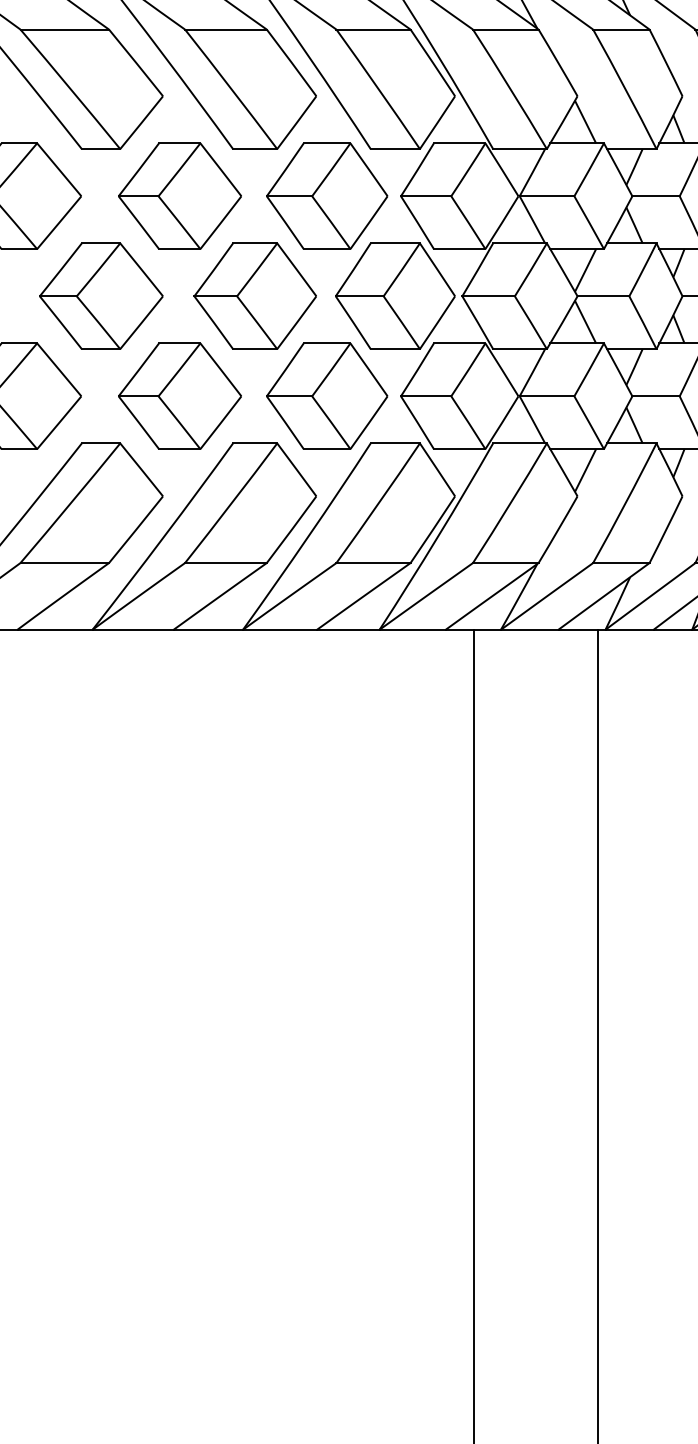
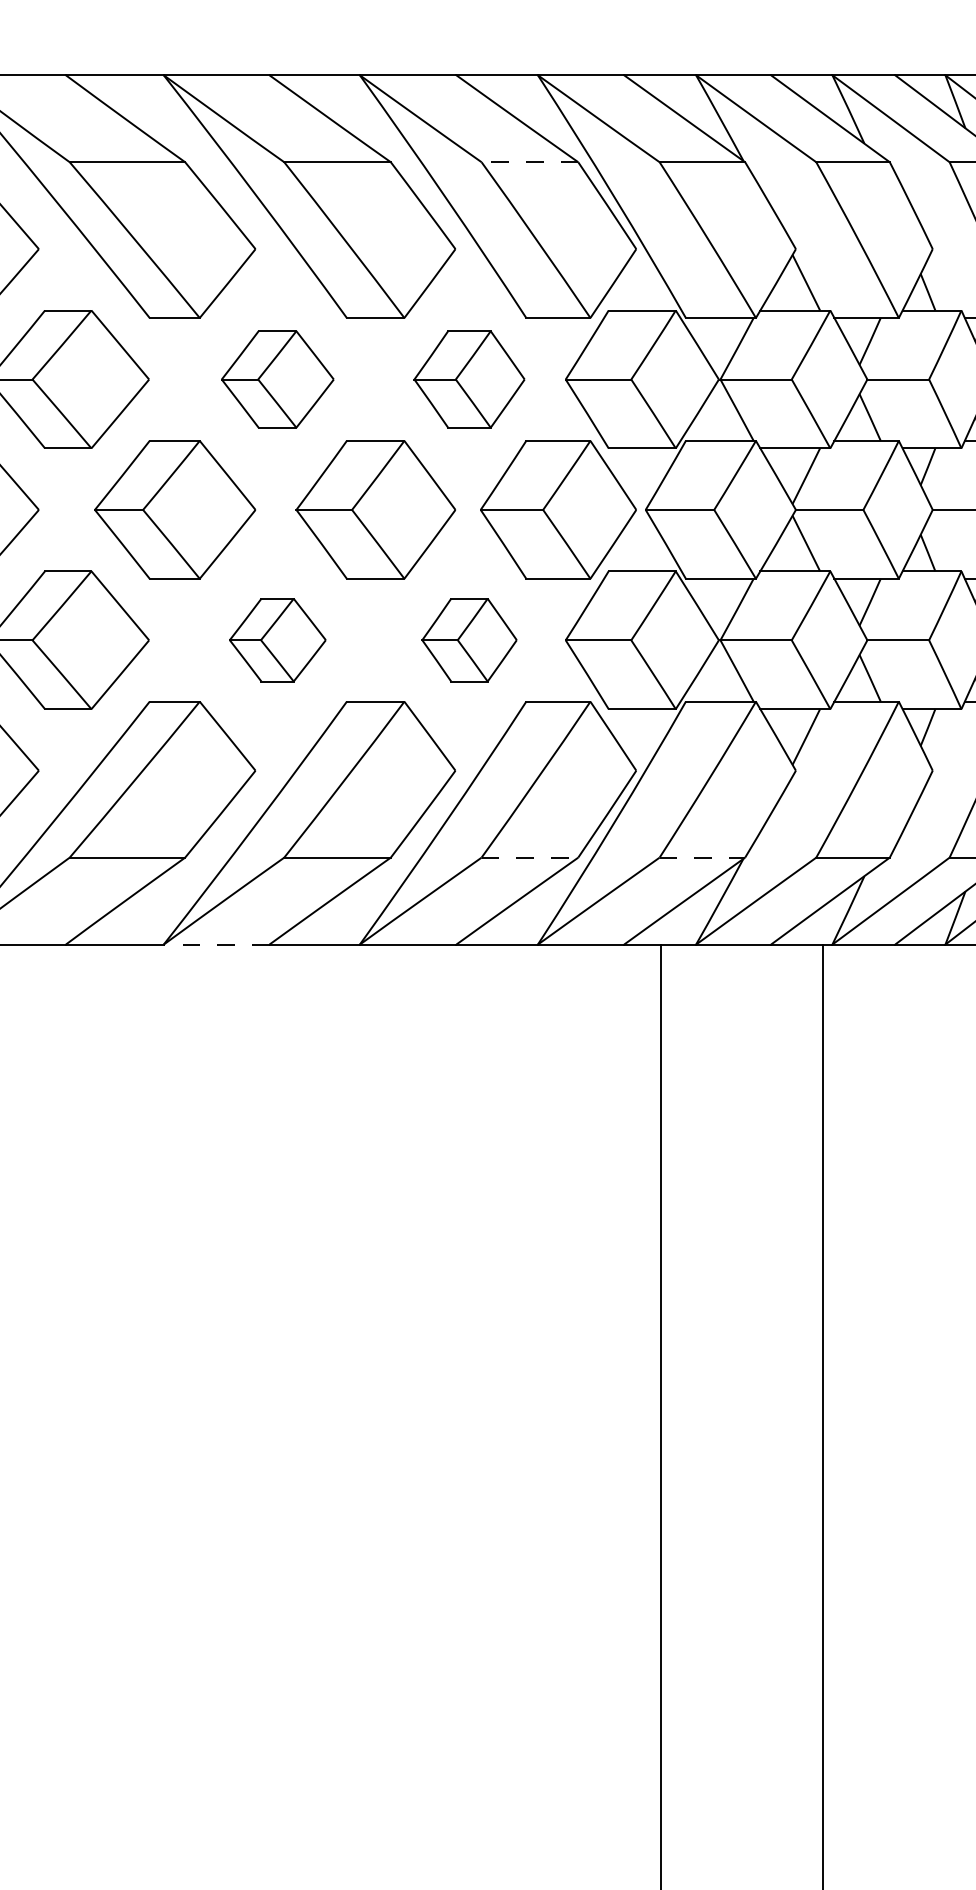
line: (373, 29) -> (529, 162), solid -> dashed
part: (179, 196) -> (277, 379), size x0.7
part: (327, 196) -> (469, 379), size x0.7
part: (179, 395) -> (277, 639), size x0.6
part: (327, 395) -> (469, 639), size x0.6
line: (373, 562) -> (530, 857), solid -> dashed
line: (505, 562) -> (702, 857), solid -> dashed
line: (133, 629) -> (216, 944), solid -> dashed

